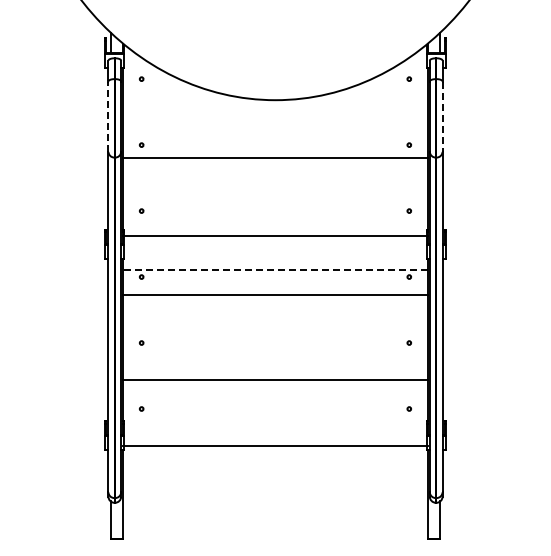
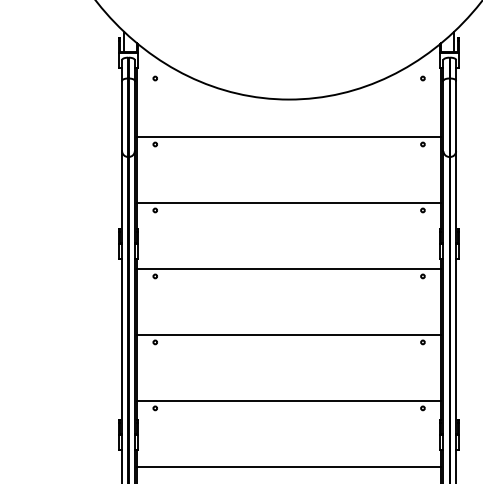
line: (108, 116) -> (122, 115), dashed -> solid
line: (442, 117) -> (456, 116), dashed -> solid
line: (275, 158) -> (289, 137), moved
line: (275, 236) -> (289, 203), moved
line: (275, 270) -> (289, 269), dashed -> solid
line: (275, 294) -> (289, 334), moved
line: (275, 379) -> (289, 400), moved
line: (275, 445) -> (289, 466), moved

